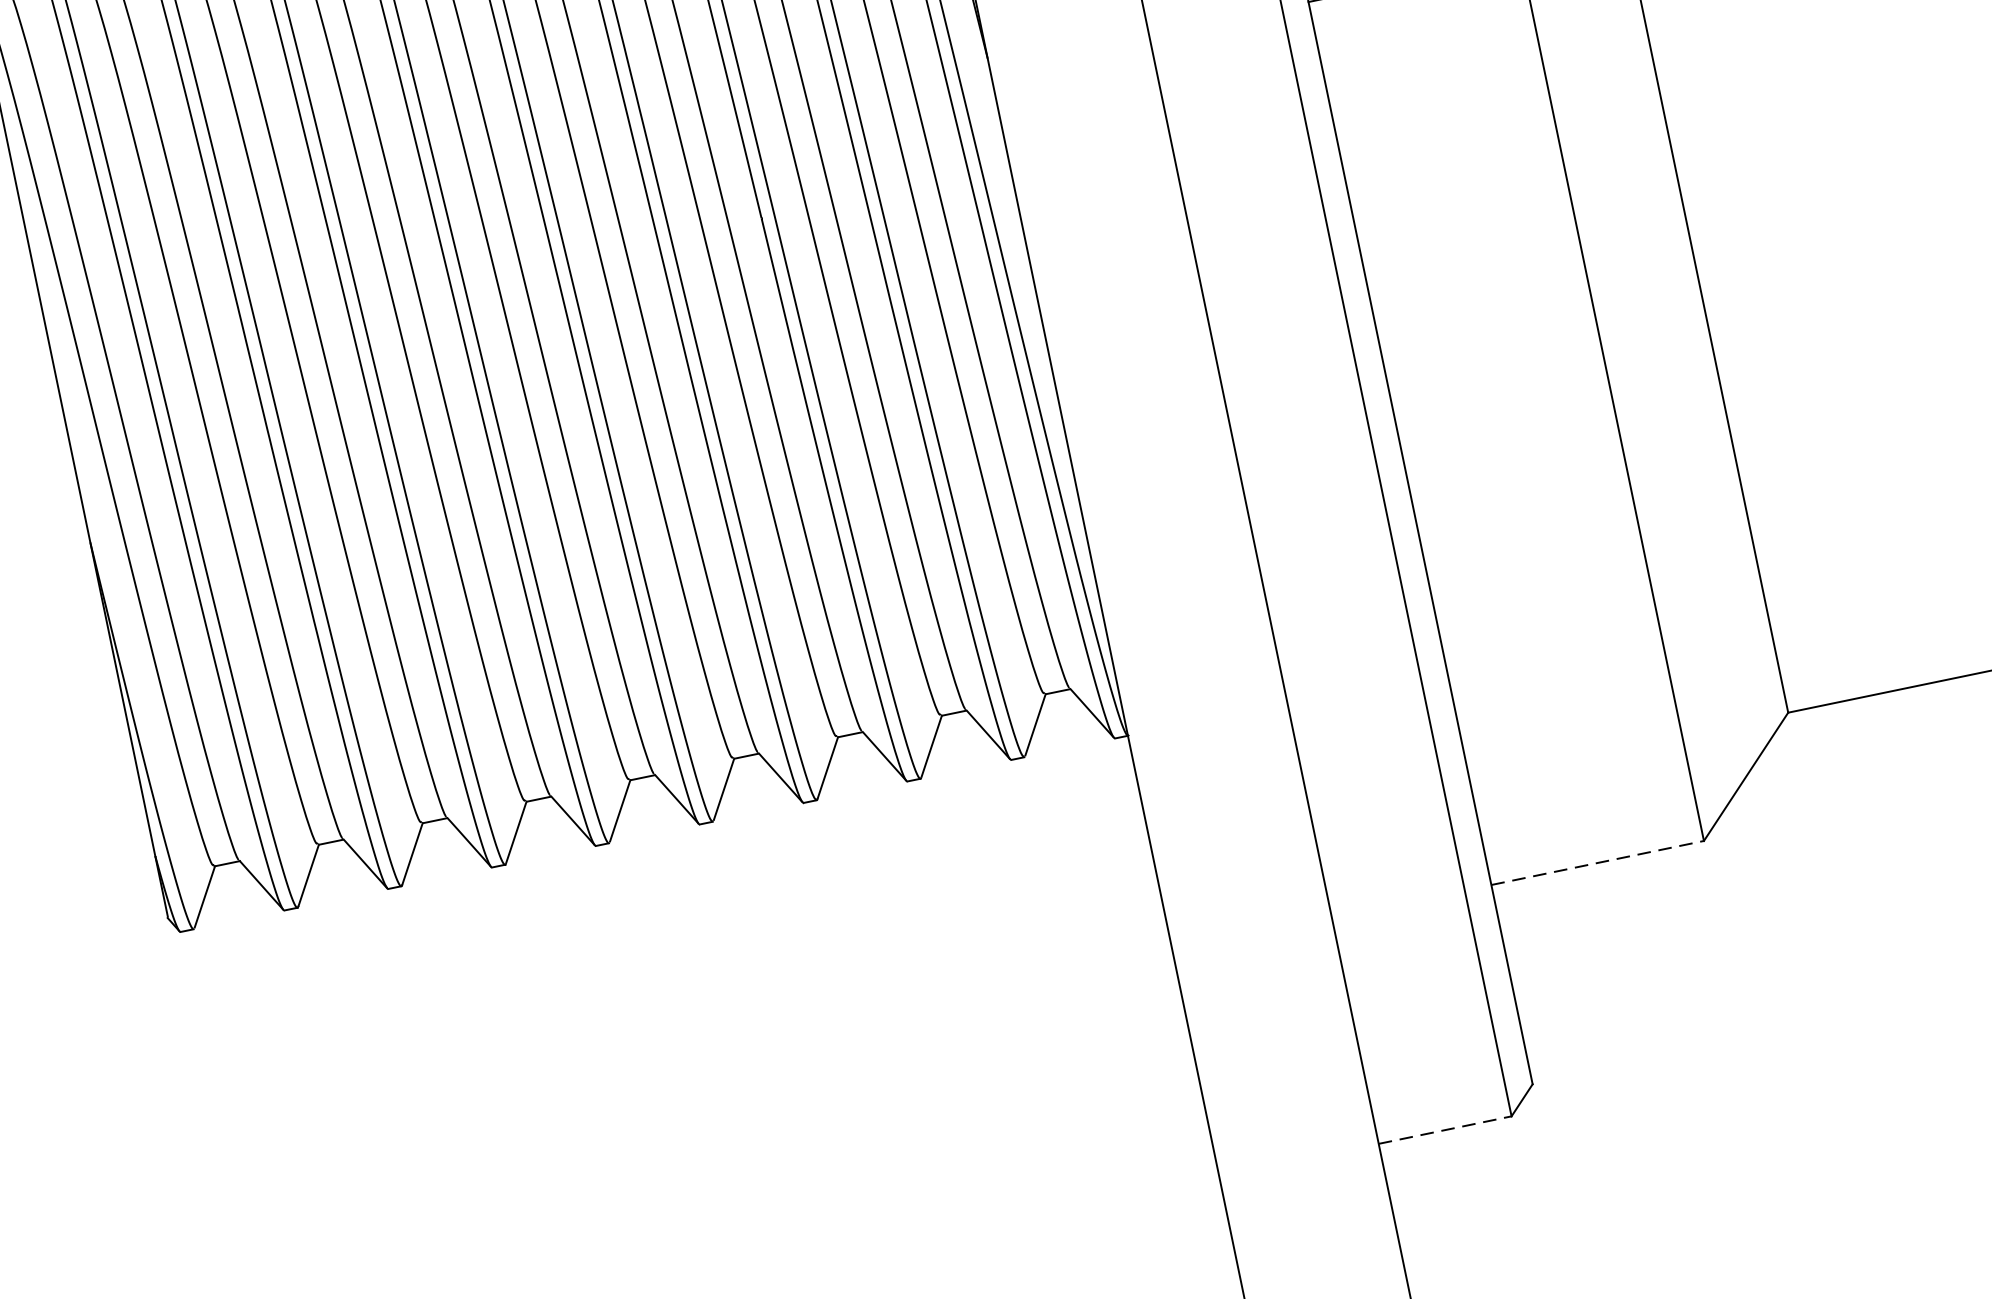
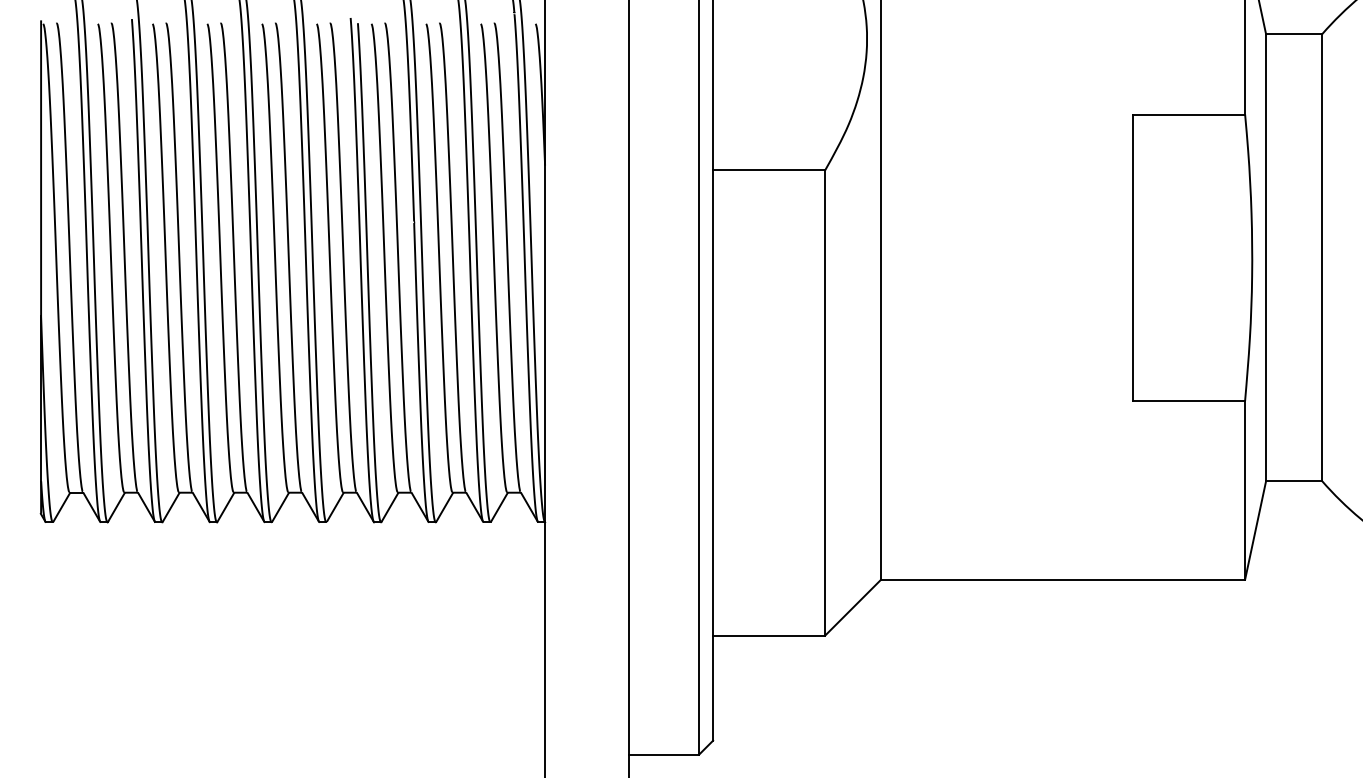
line: (1598, 862) -> (769, 635), dashed -> solid
line: (1445, 1129) -> (664, 754), dashed -> solid

